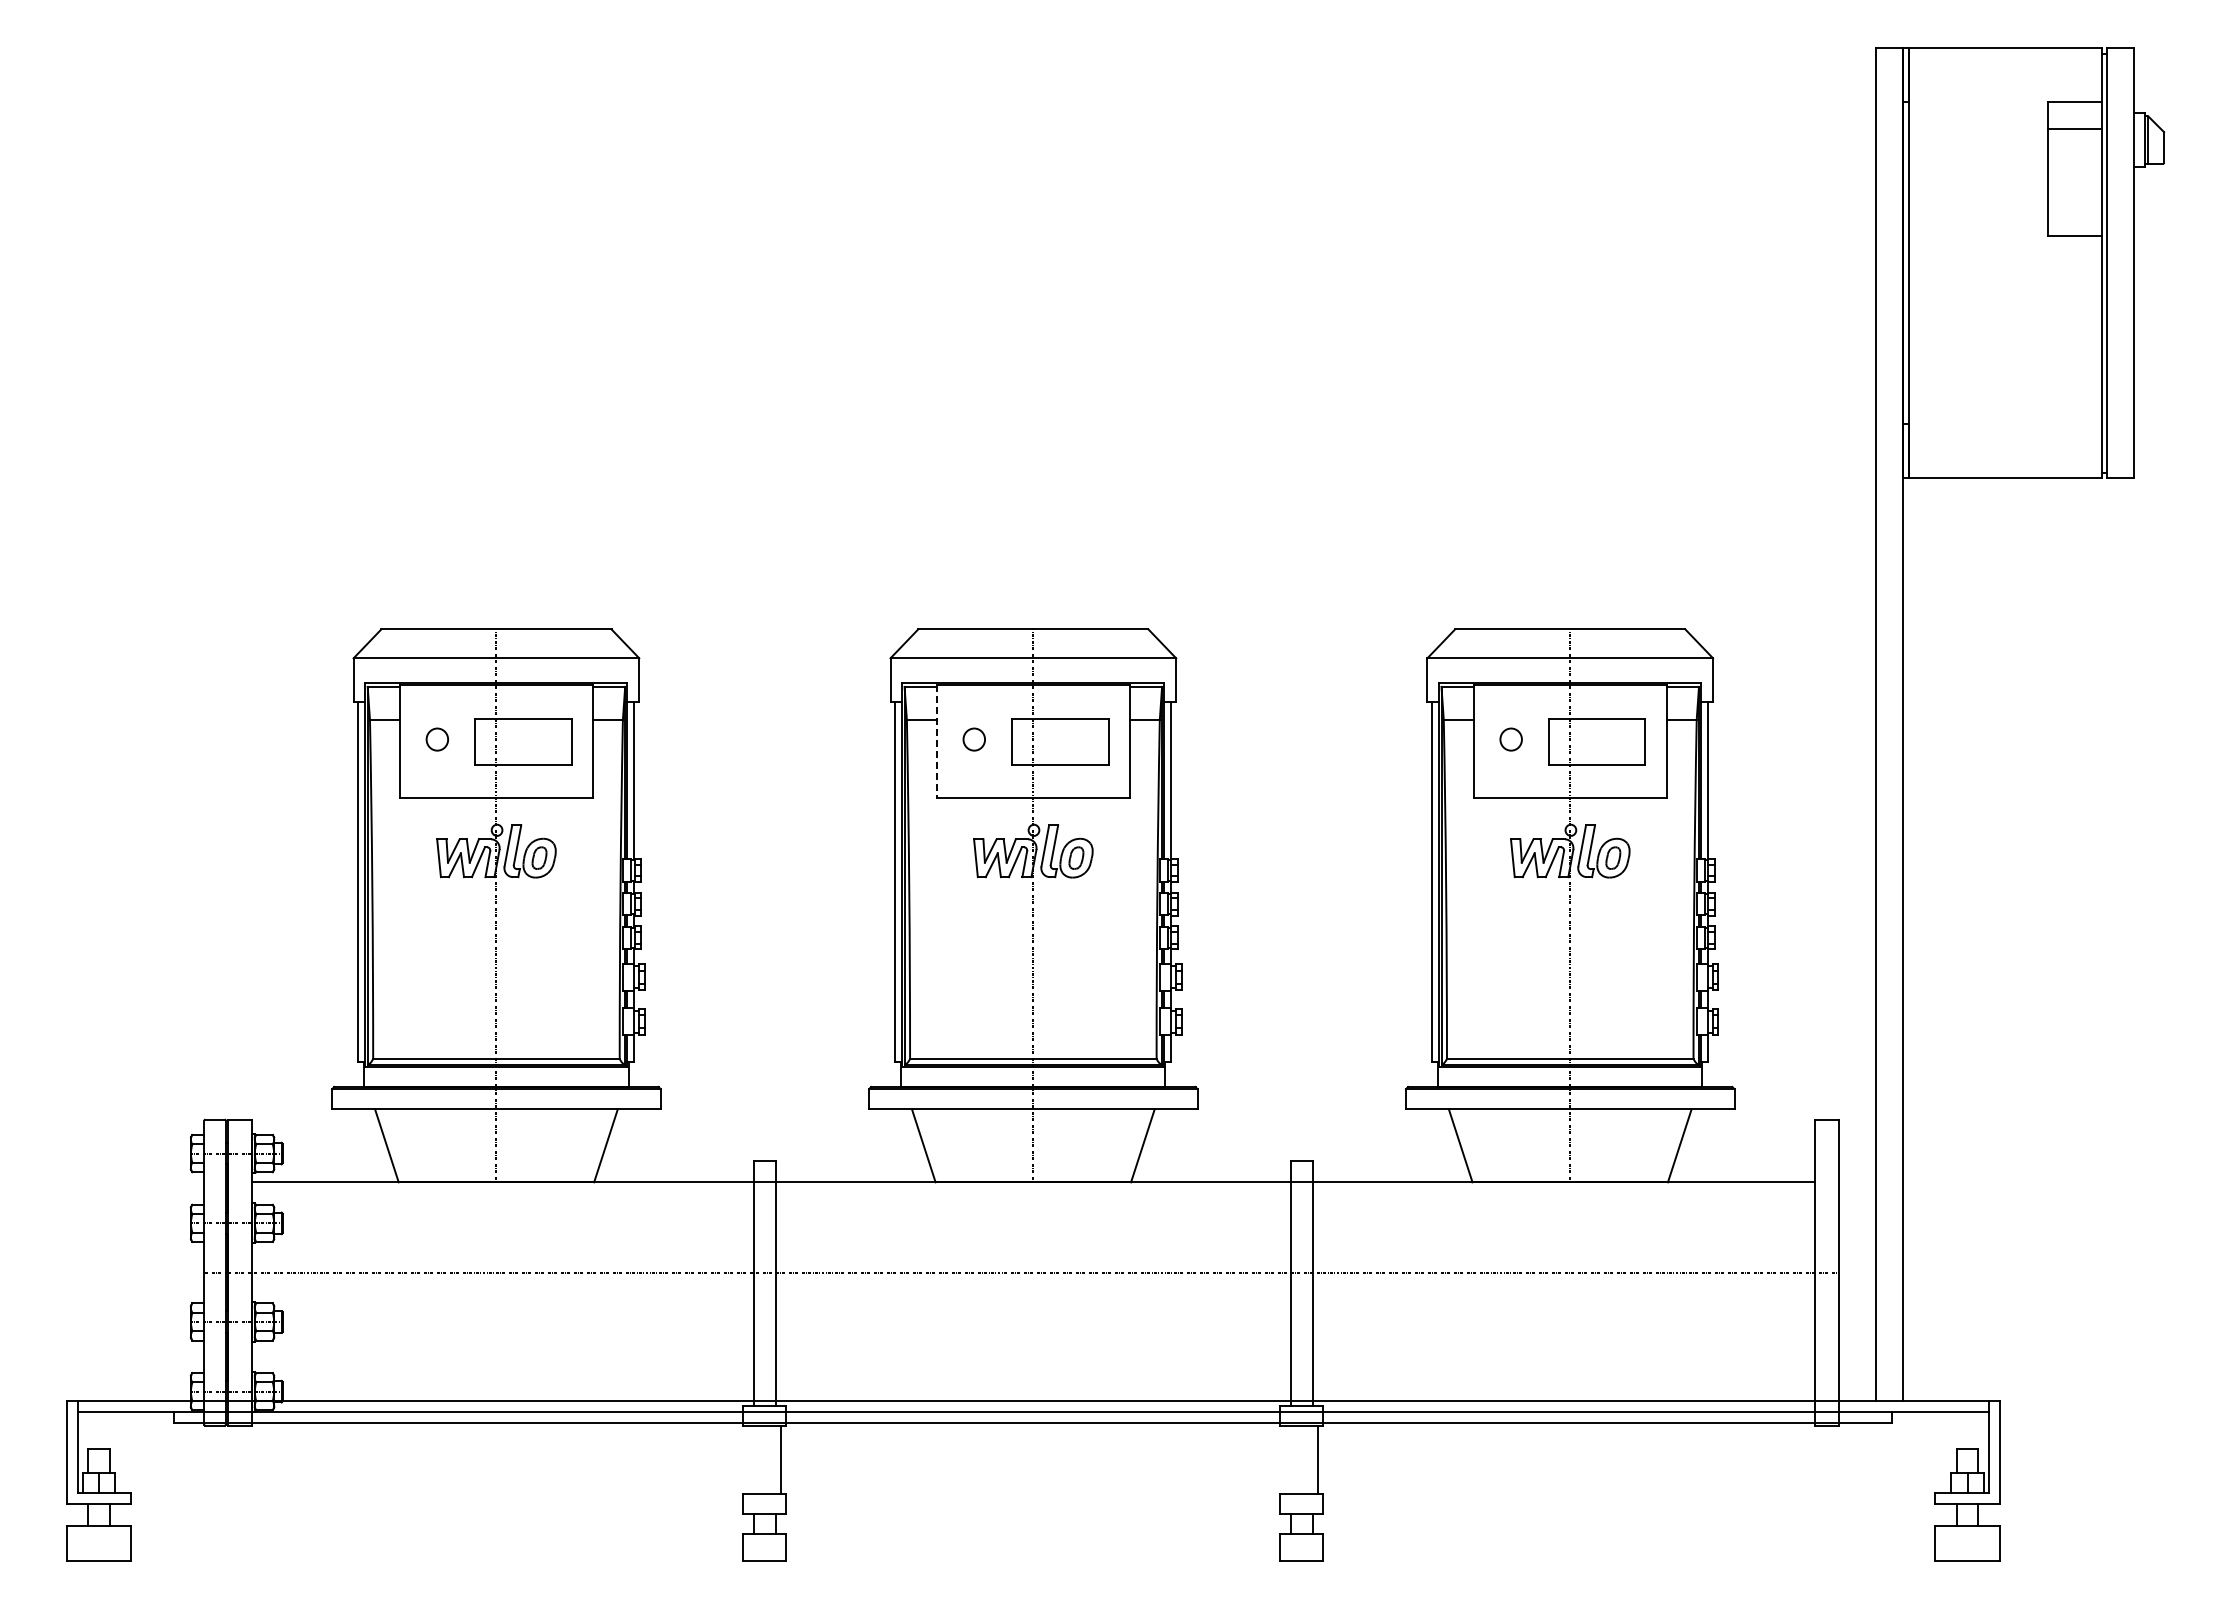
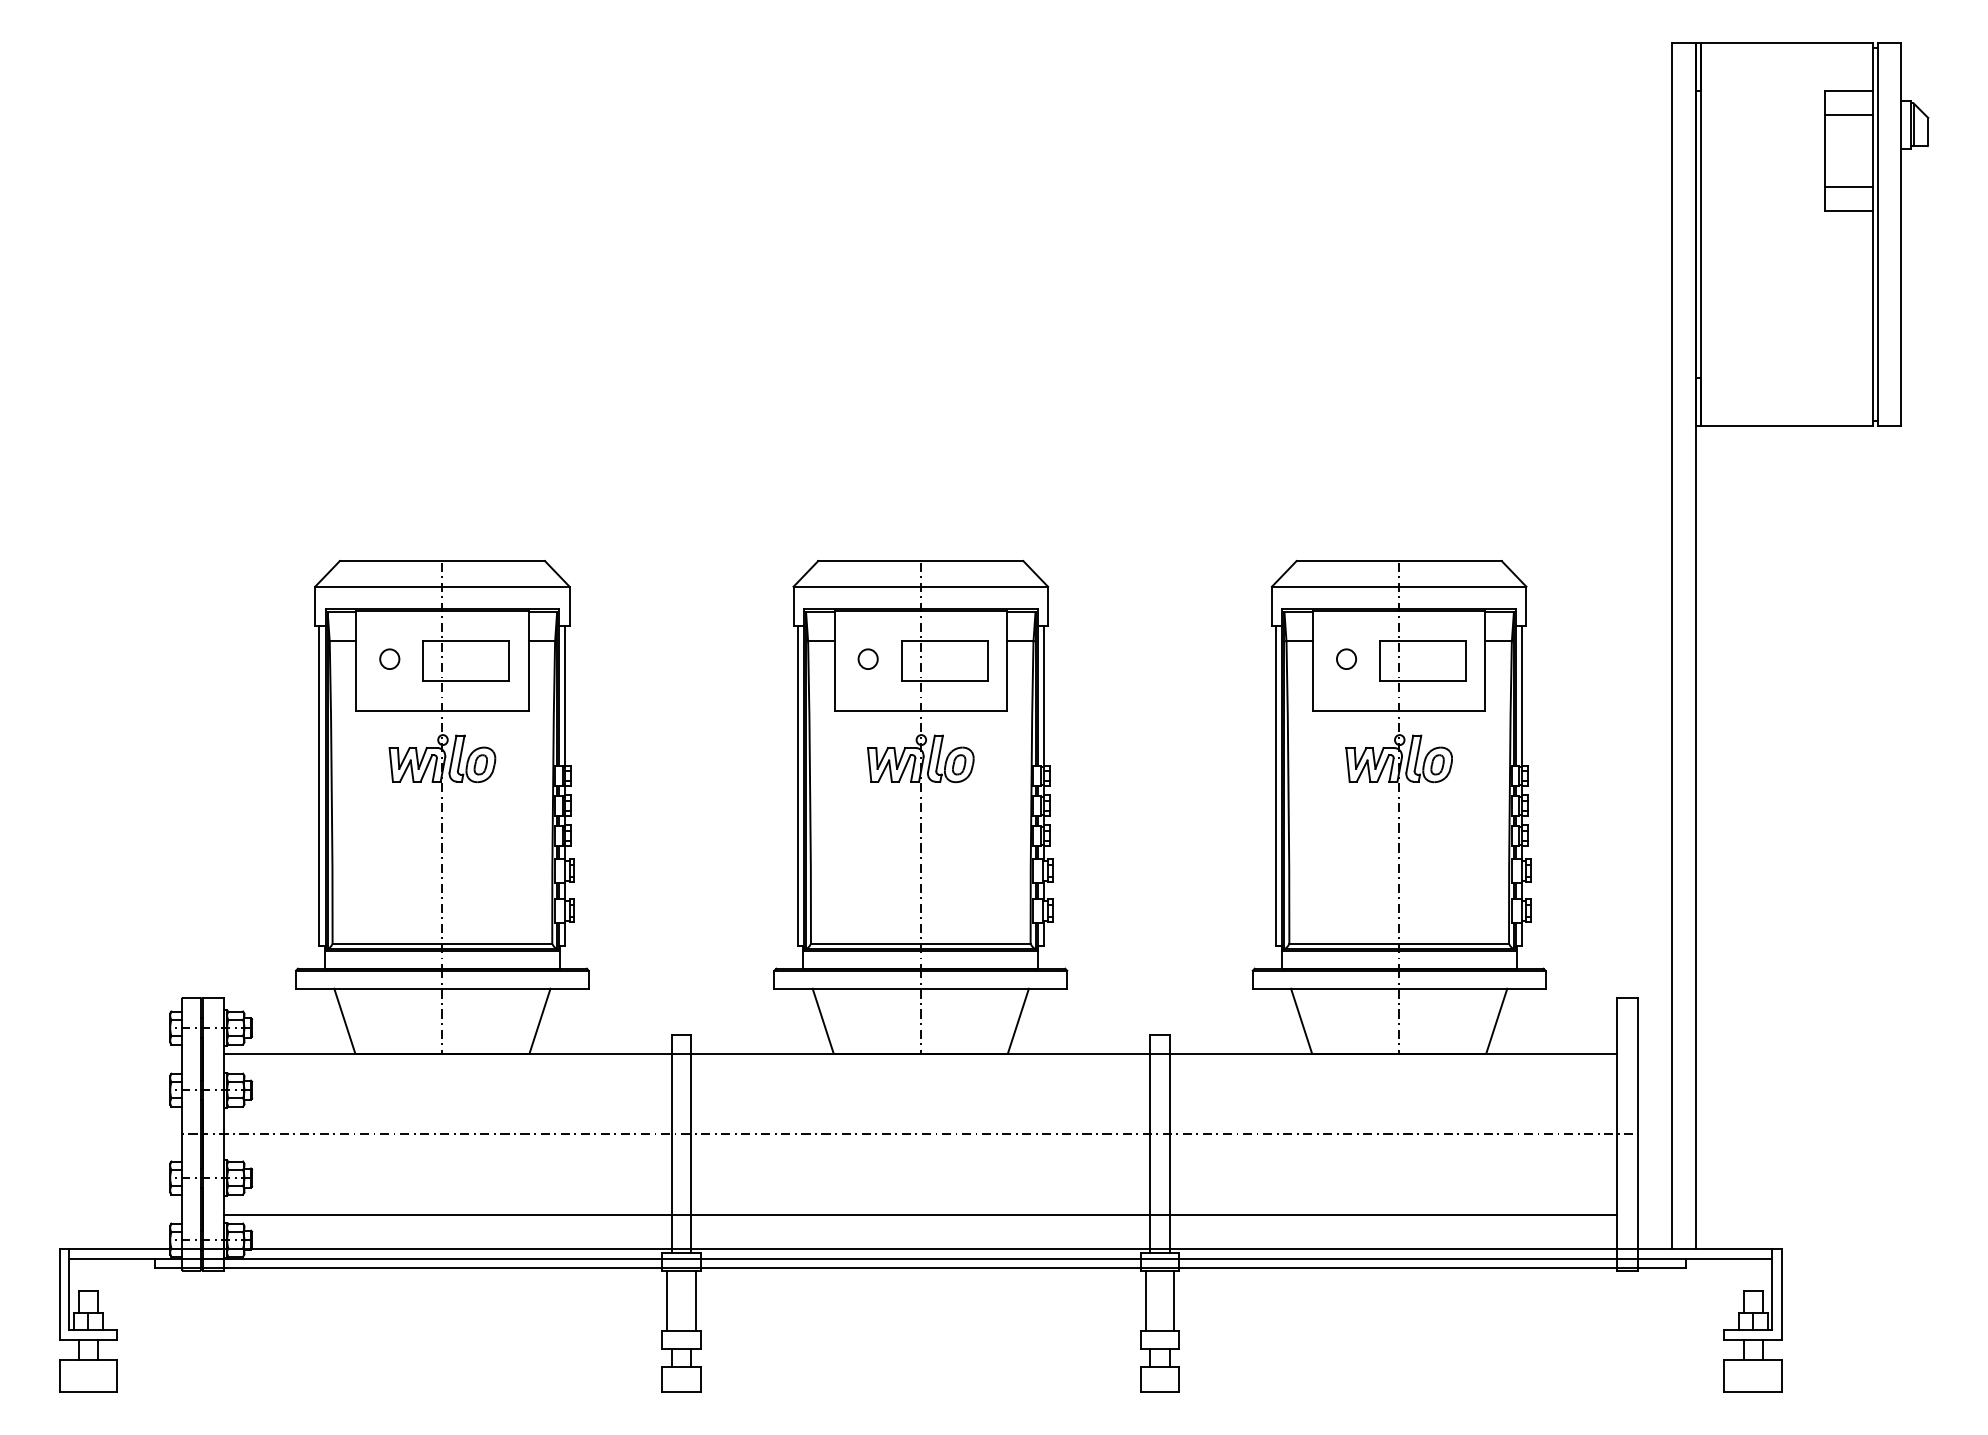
line: (2074, 209) -> (1848, 186), added
line: (936, 742) -> (834, 661), dashed -> solid
line: (1033, 1362) -> (920, 1214), added
line: (748, 1459) -> (667, 1300), added
line: (1285, 1459) -> (1145, 1300), added

